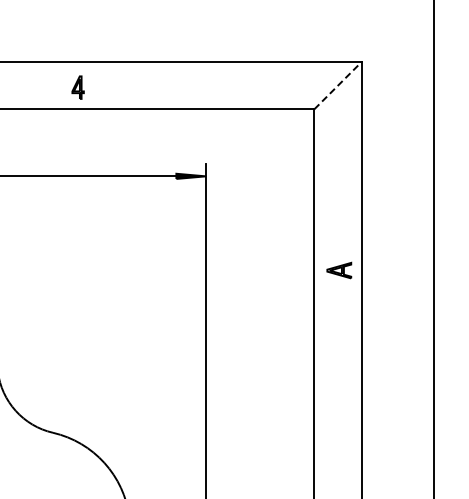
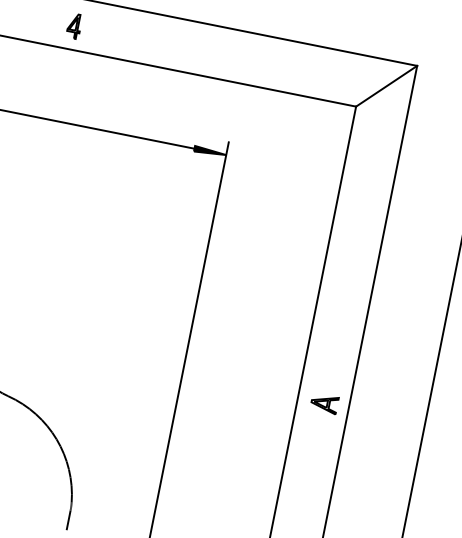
line: (338, 85) -> (386, 86), dashed -> solid
part: (77, 87) -> (73, 25), moved
part: (339, 270) -> (324, 403), moved

